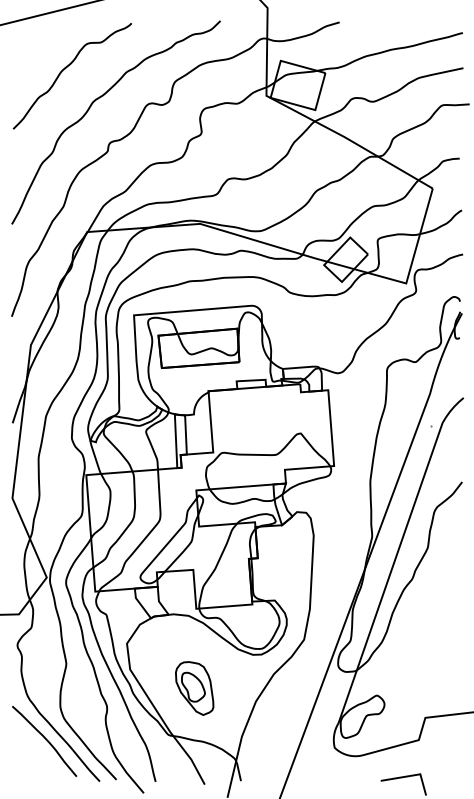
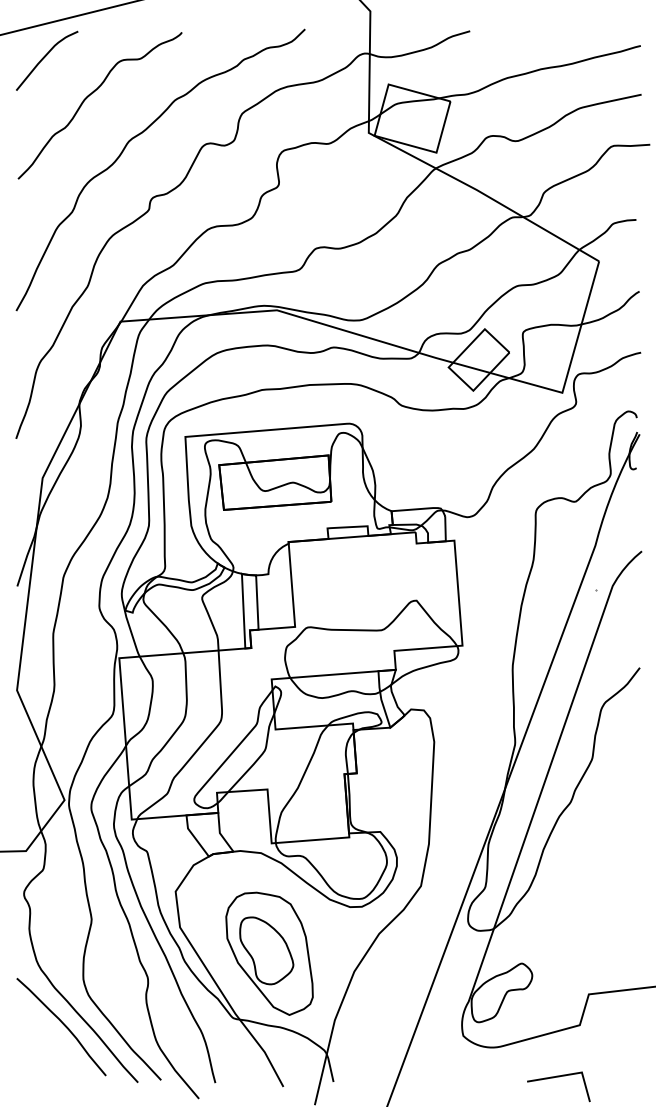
curve: (32, 42) -> (44, 59), added
part: (194, 688) -> (269, 953), size x1.67

